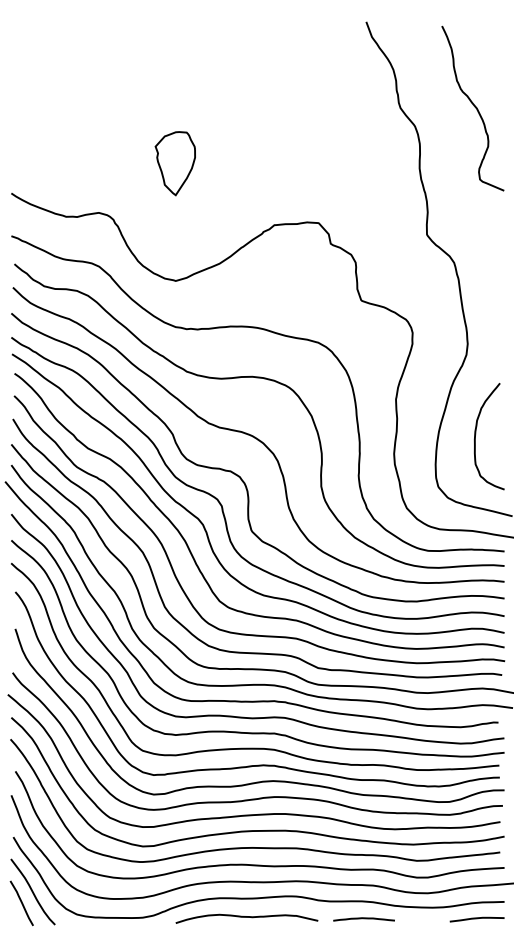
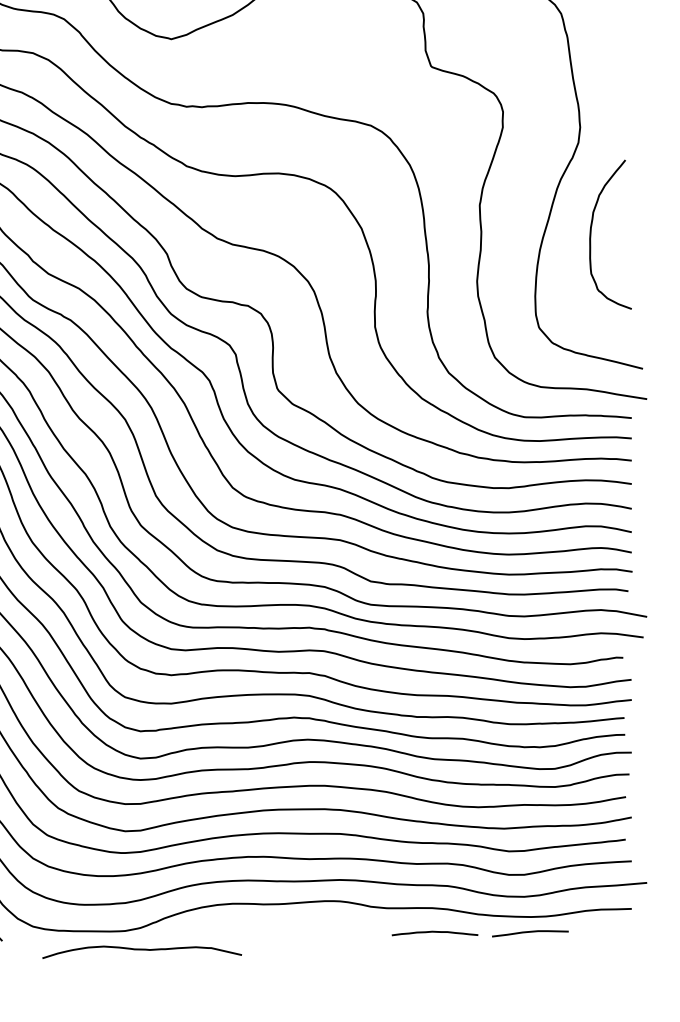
curve: (476, 434) -> (592, 231), moved
curve: (246, 917) -> (141, 950), moved
curve: (476, 919) -> (529, 933), moved

